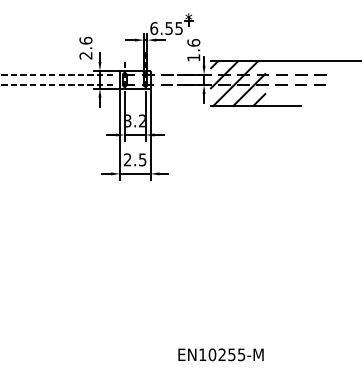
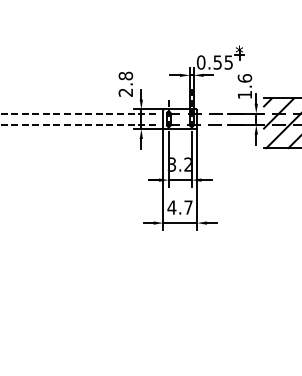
text: (154, 28) -> (201, 62), 6.55 -> 0.55
text: (85, 40) -> (125, 75), 2.6 -> 2.8
text: (134, 159) -> (179, 207), 2.5 -> 4.7

